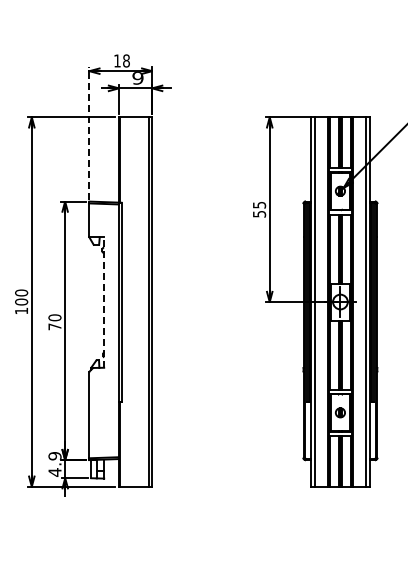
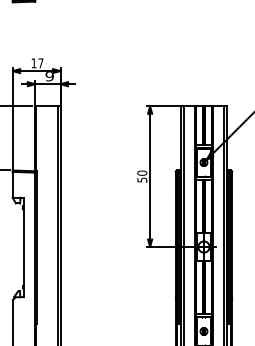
text: (126, 60) -> (40, 62), 18 -> 17
line: (89, 133) -> (12, 118), dashed -> solid
text: (259, 204) -> (142, 172), 55 -> 50
line: (104, 302) -> (24, 247), dashed -> solid

